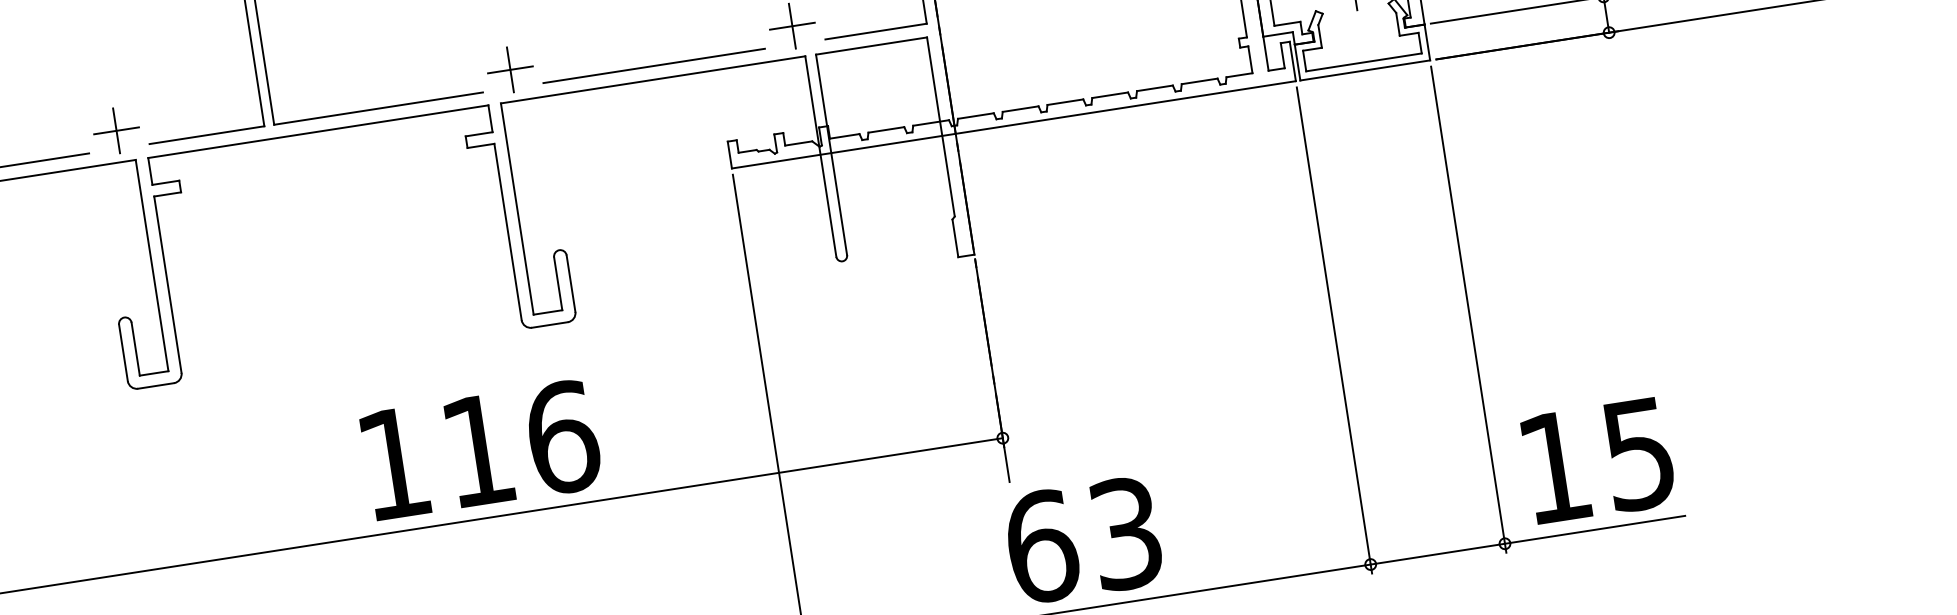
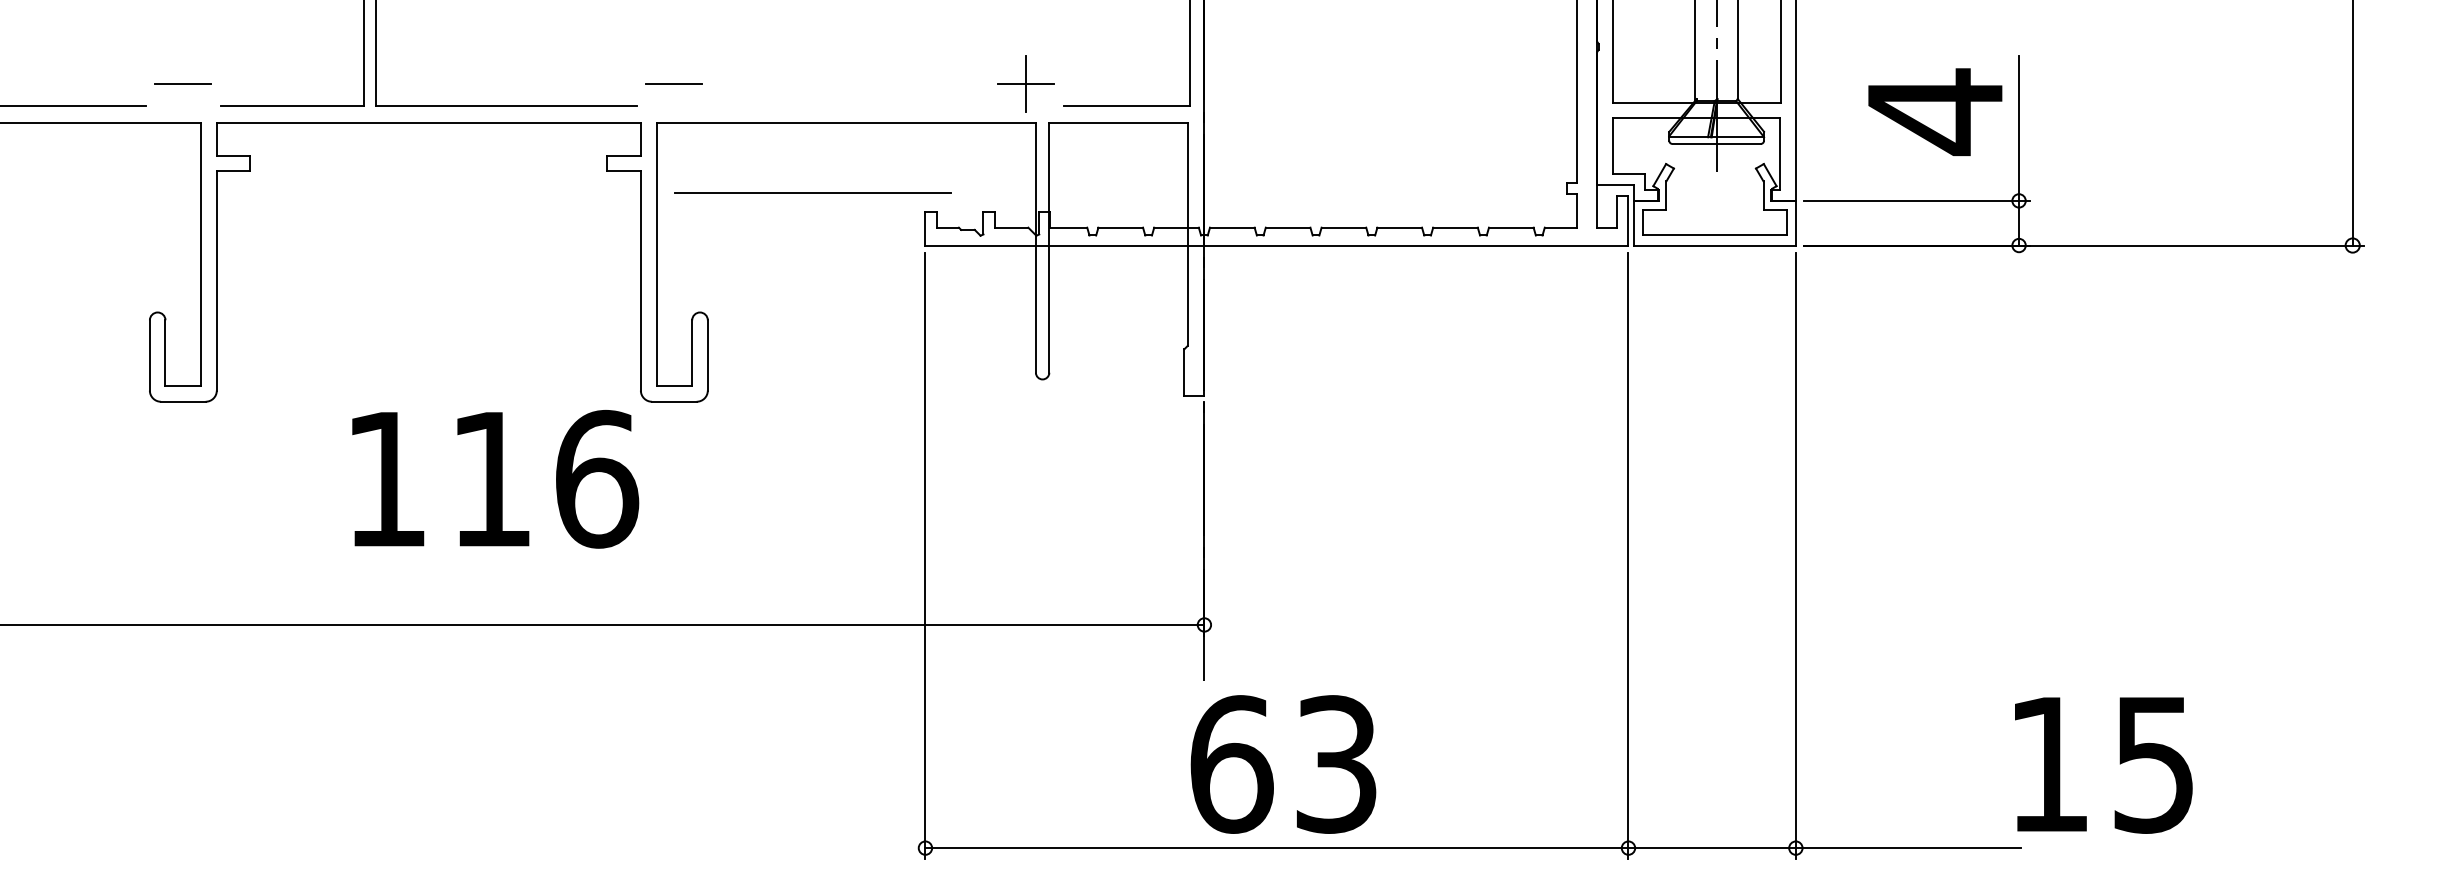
line: (653, 65) -> (812, 192), moved
line: (510, 69) -> (674, 83), removed
line: (116, 130) -> (183, 83), removed
text: (481, 450) -> (495, 479), moved
text: (1598, 461) -> (2103, 765), moved

